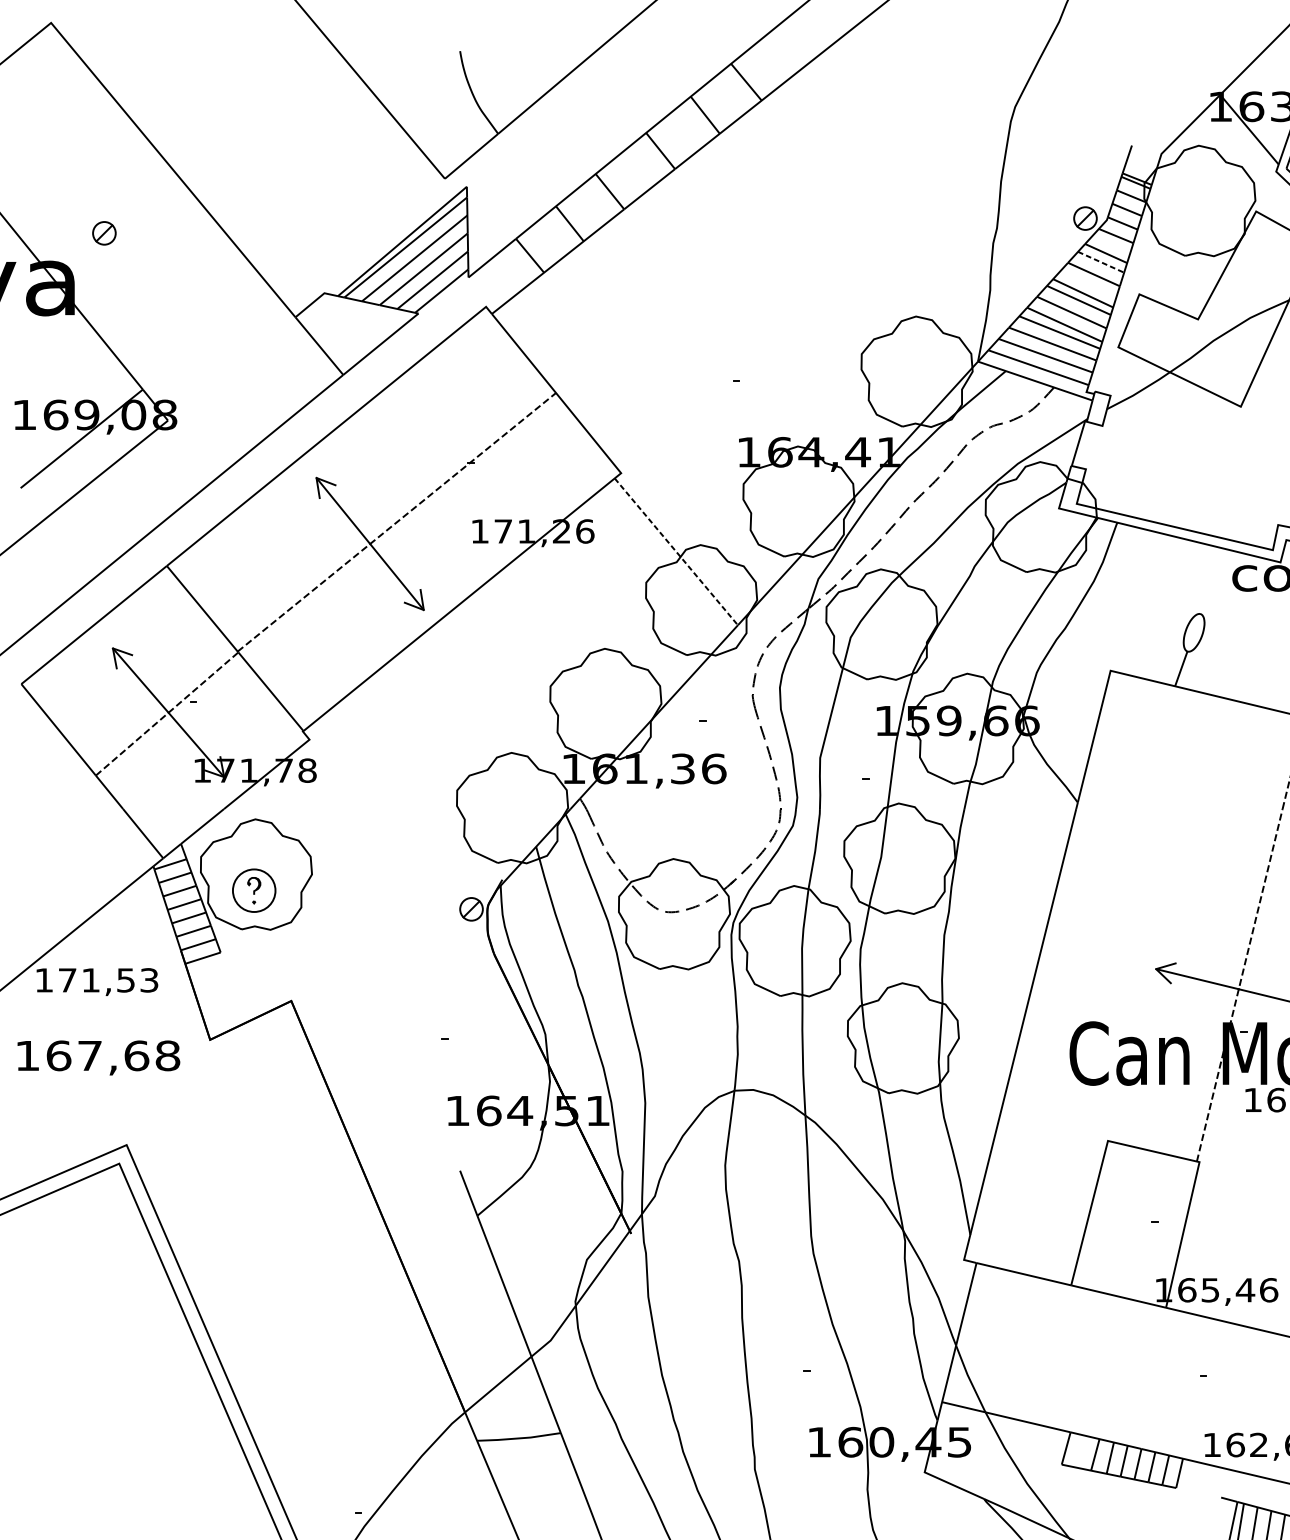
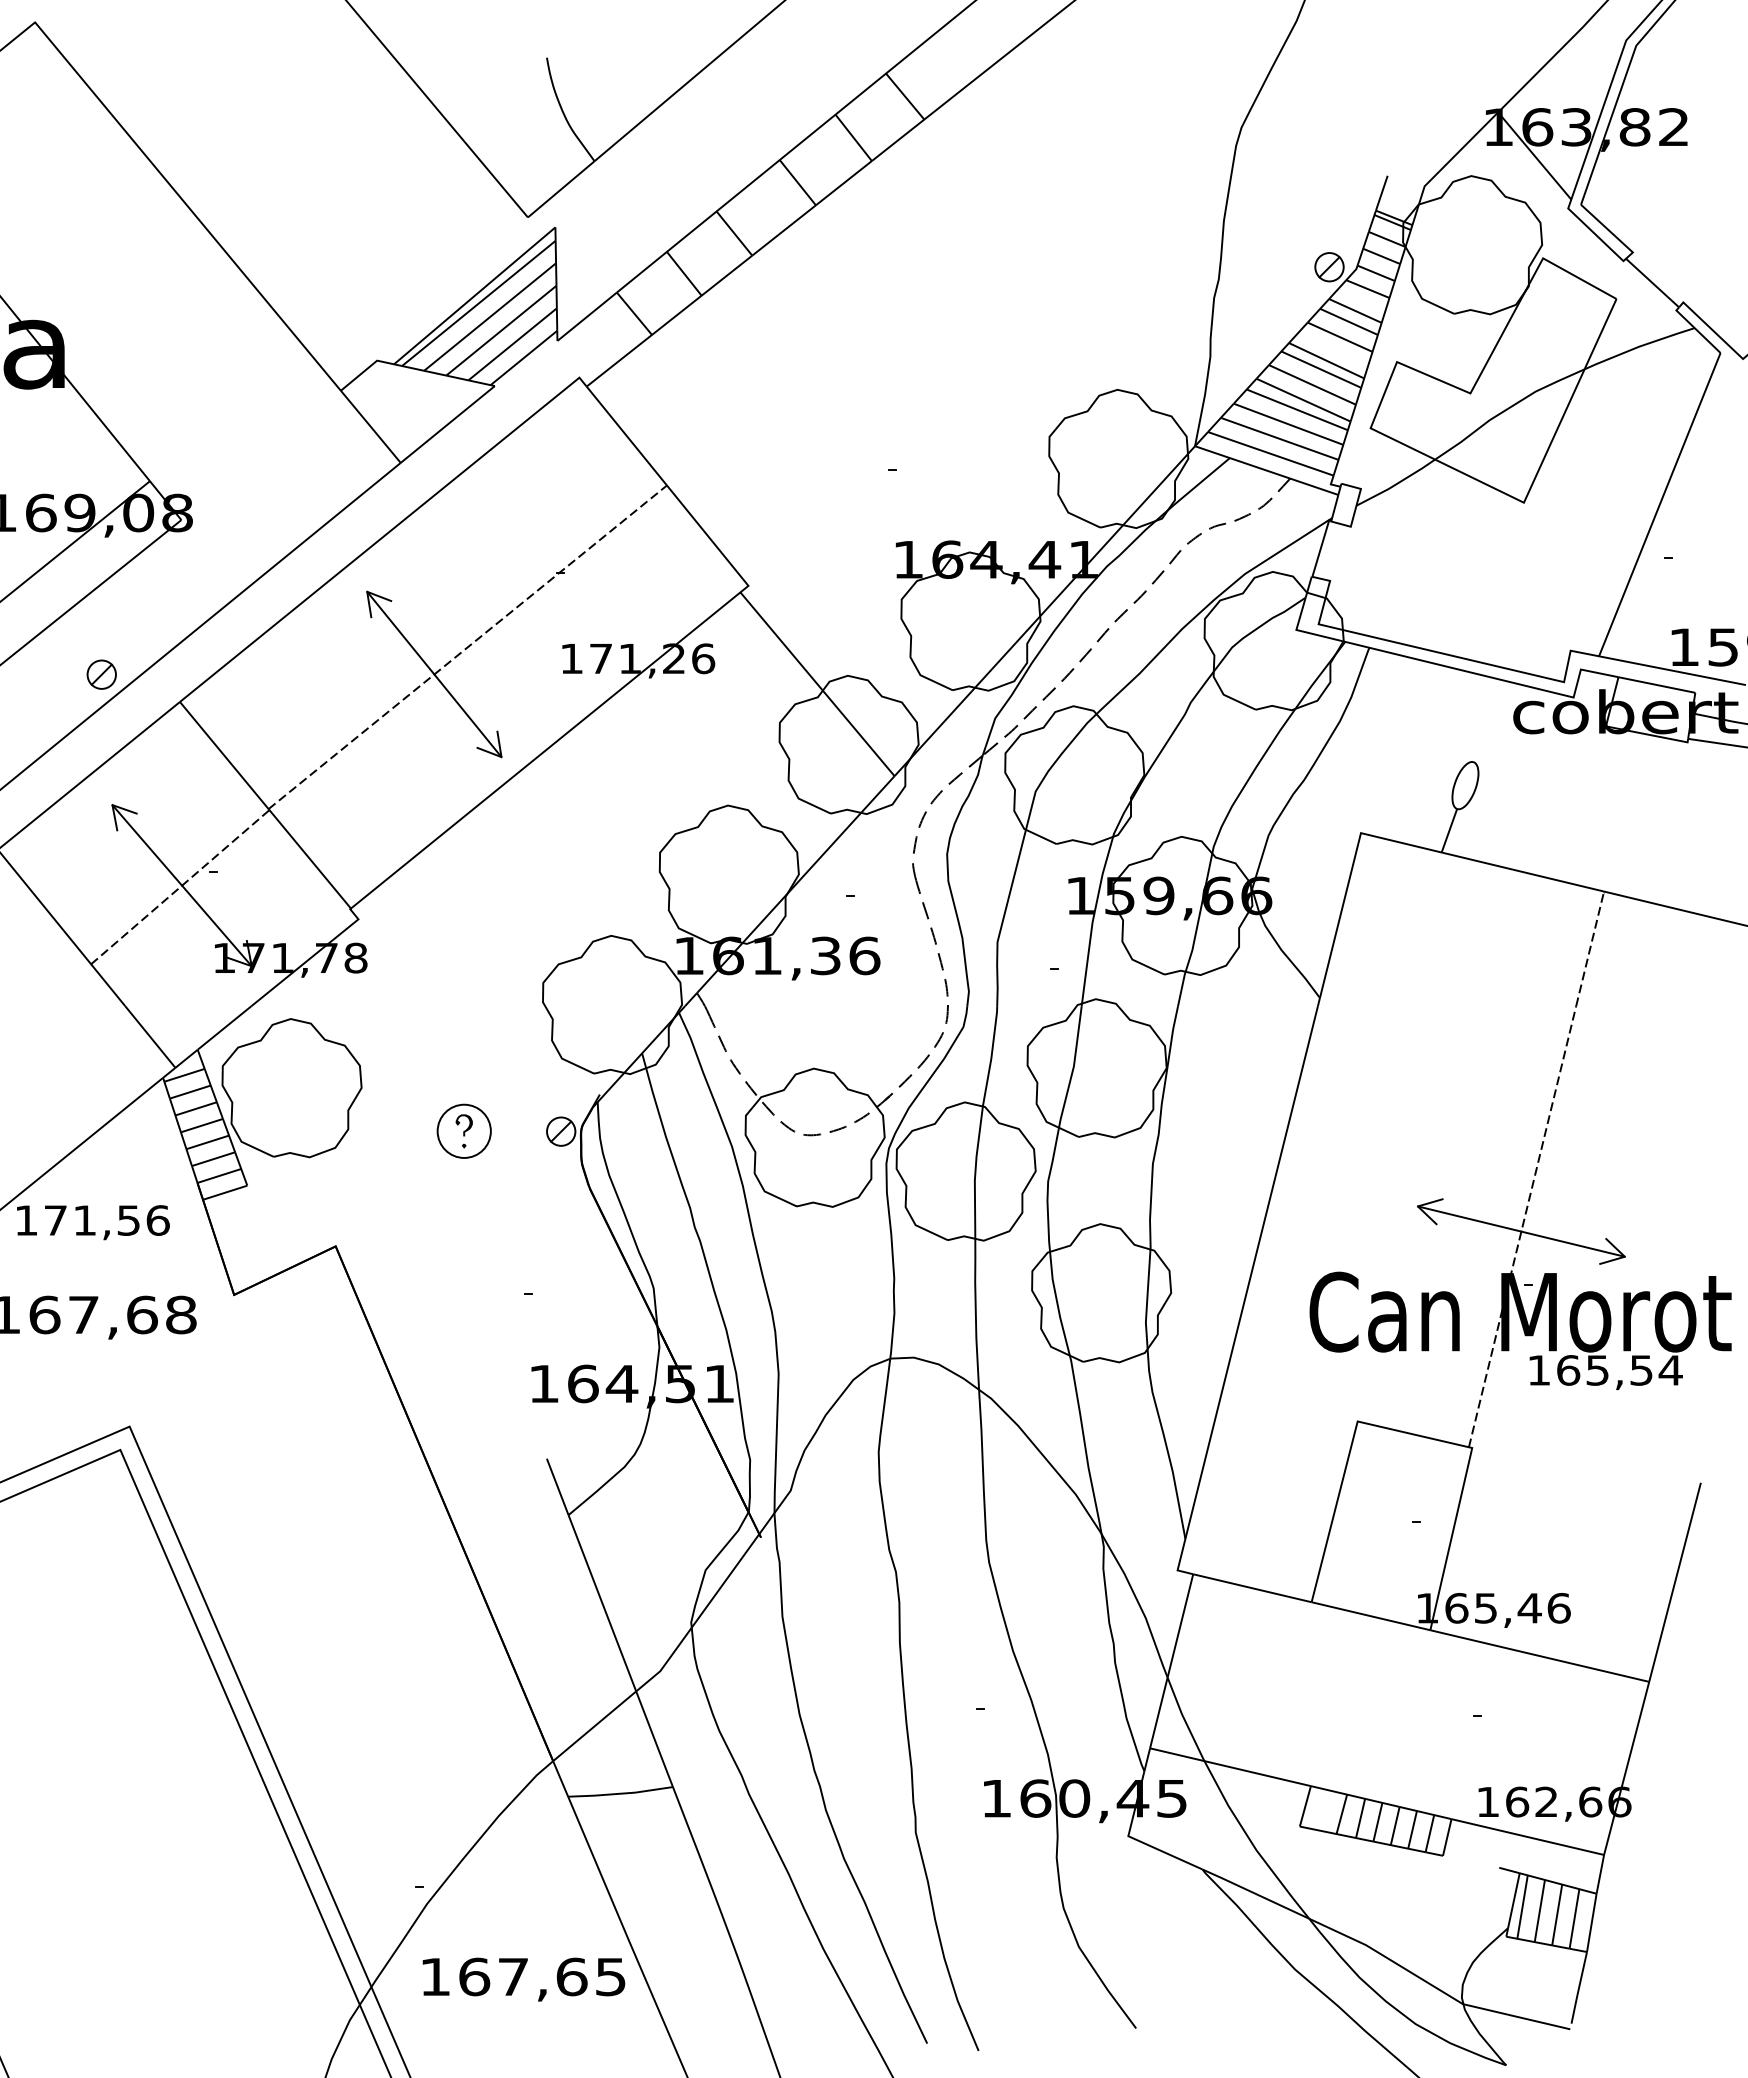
part: (104, 233) -> (101, 674), moved
line: (1101, 261) -> (1349, 321), dashed -> solid
line: (676, 552) -> (817, 684), dashed -> solid
part: (253, 890) -> (463, 1130), moved
text: (148, 980) -> (157, 1220), 171,53 -> 171,56

